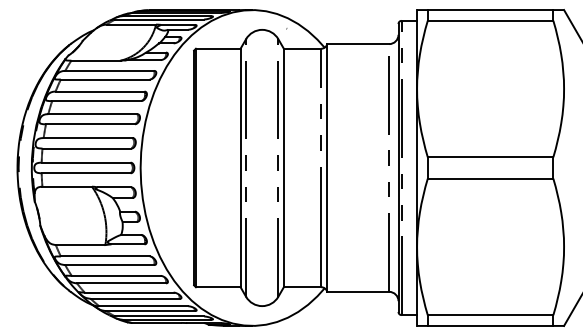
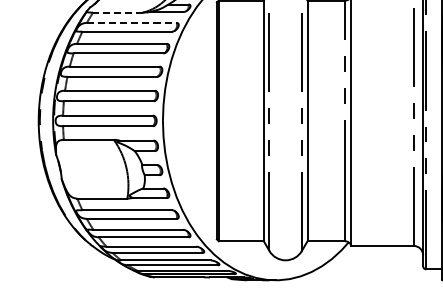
line: (96, 60) -> (118, 12), solid -> dashed
line: (110, 70) -> (132, 22), solid -> dashed

